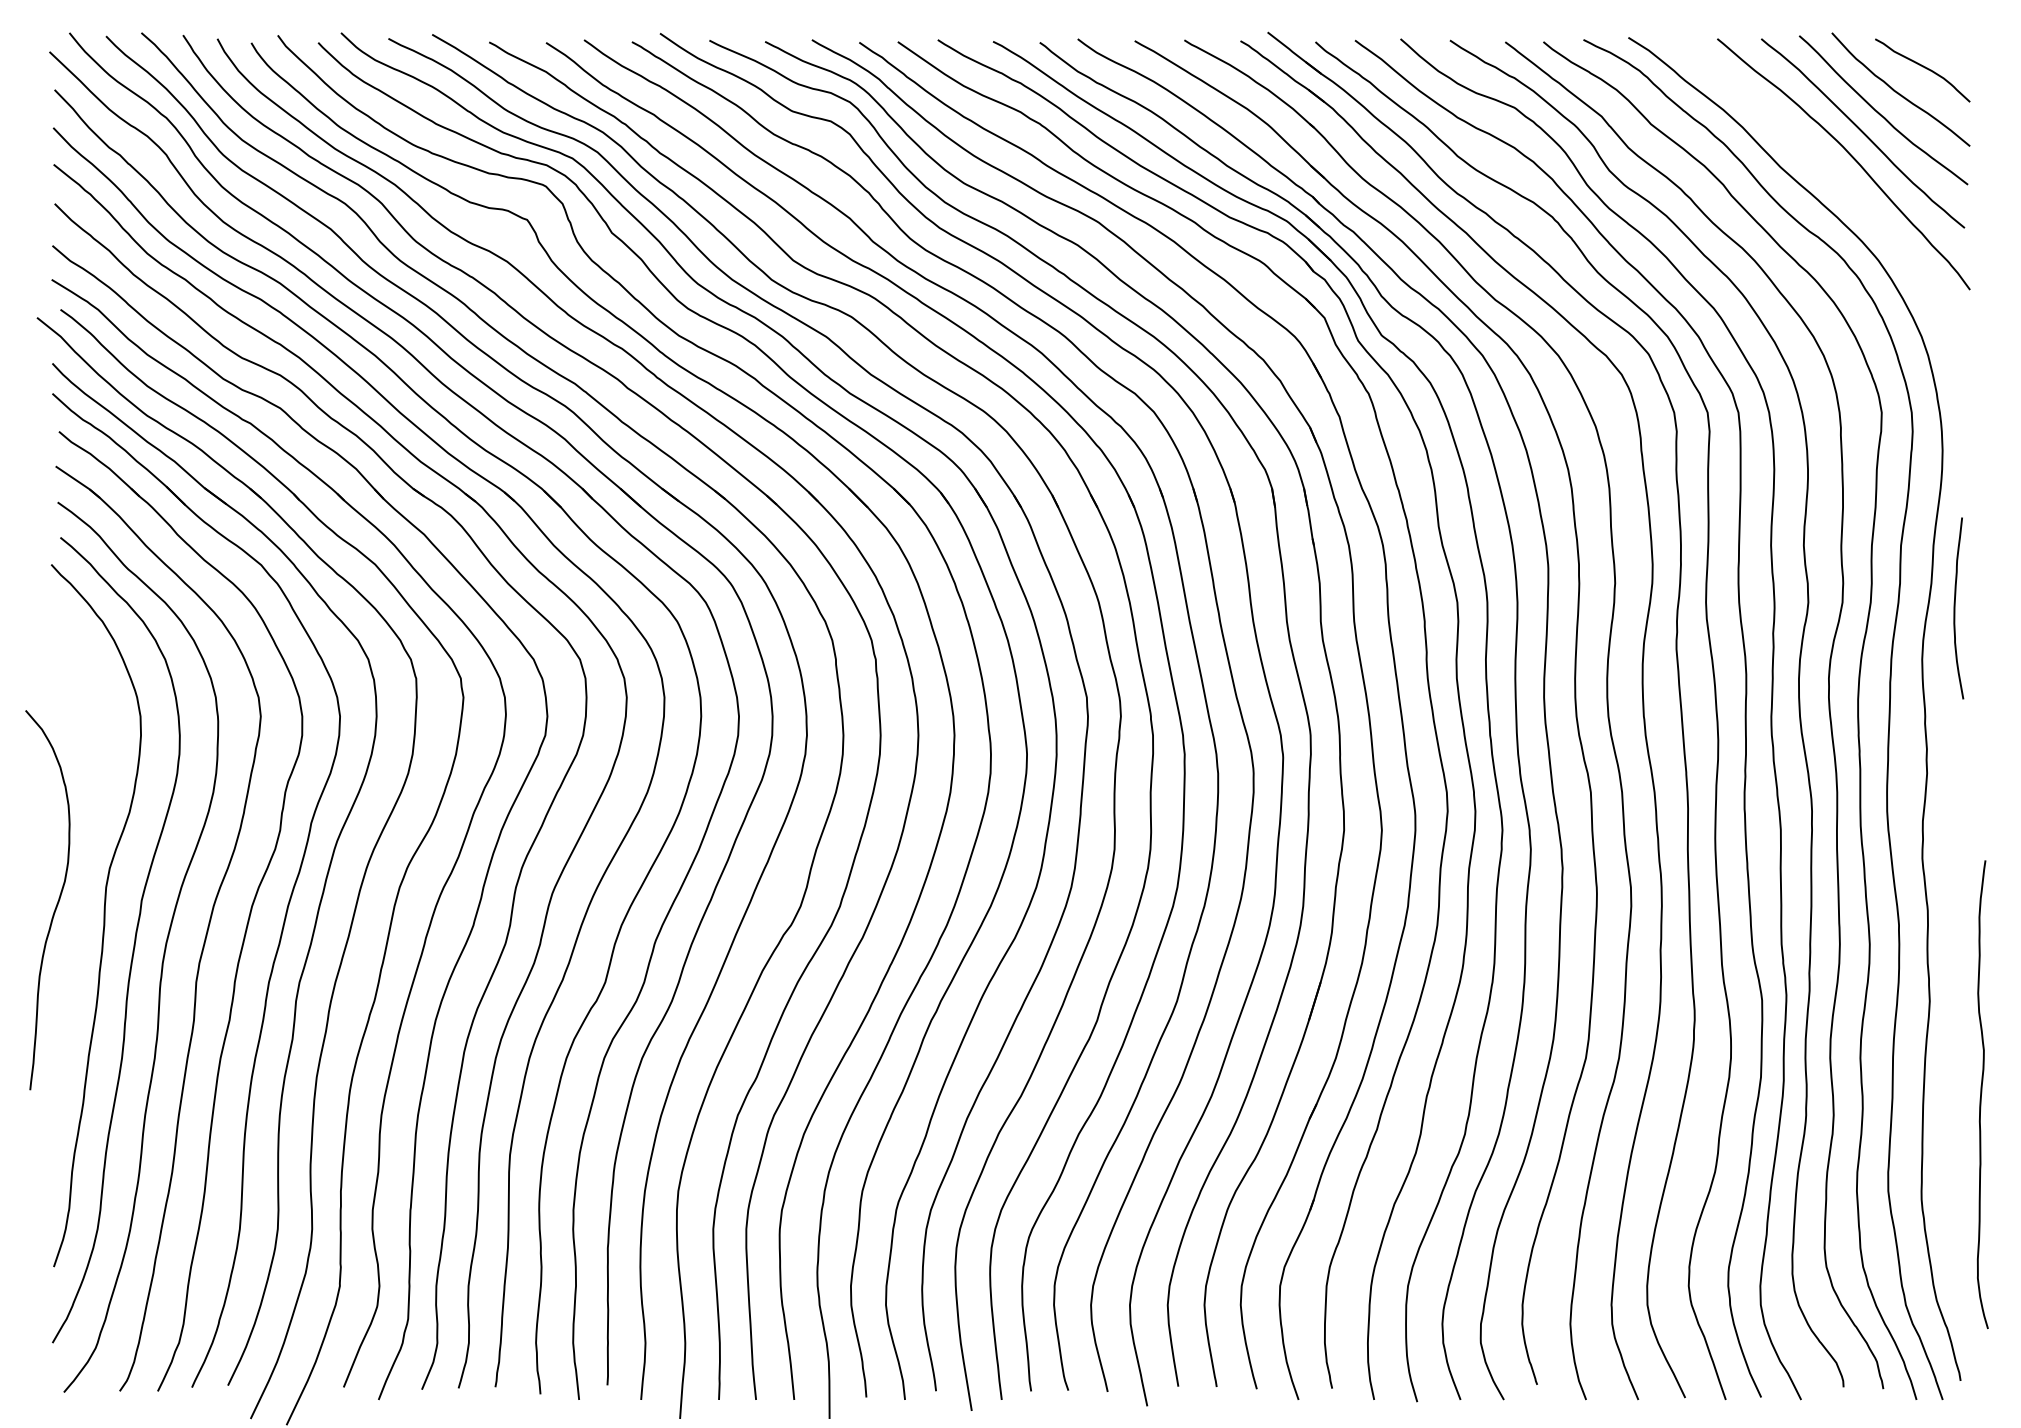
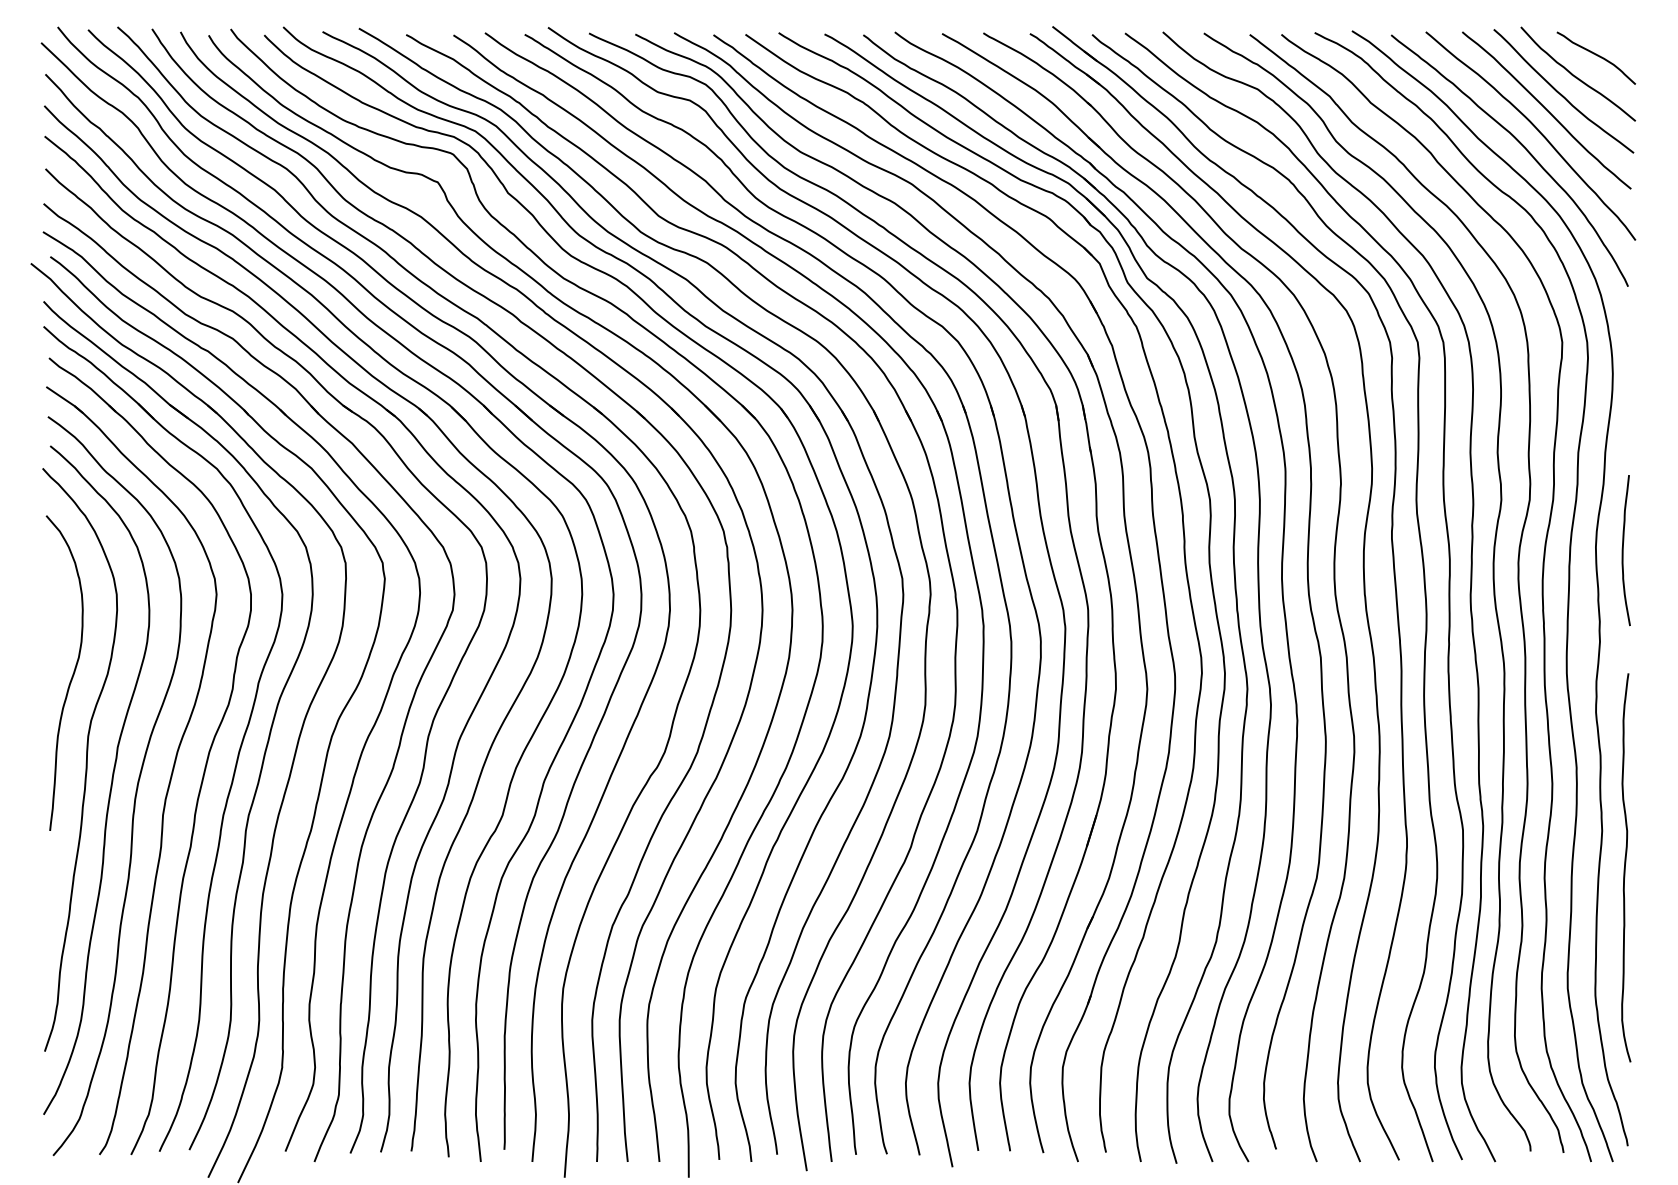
curve: (1834, 177) -> (1523, 147), added
curve: (1955, 608) -> (1623, 550), moved
curve: (56, 903) -> (71, 675), moved
curve: (1982, 1093) -> (1626, 866), moved

